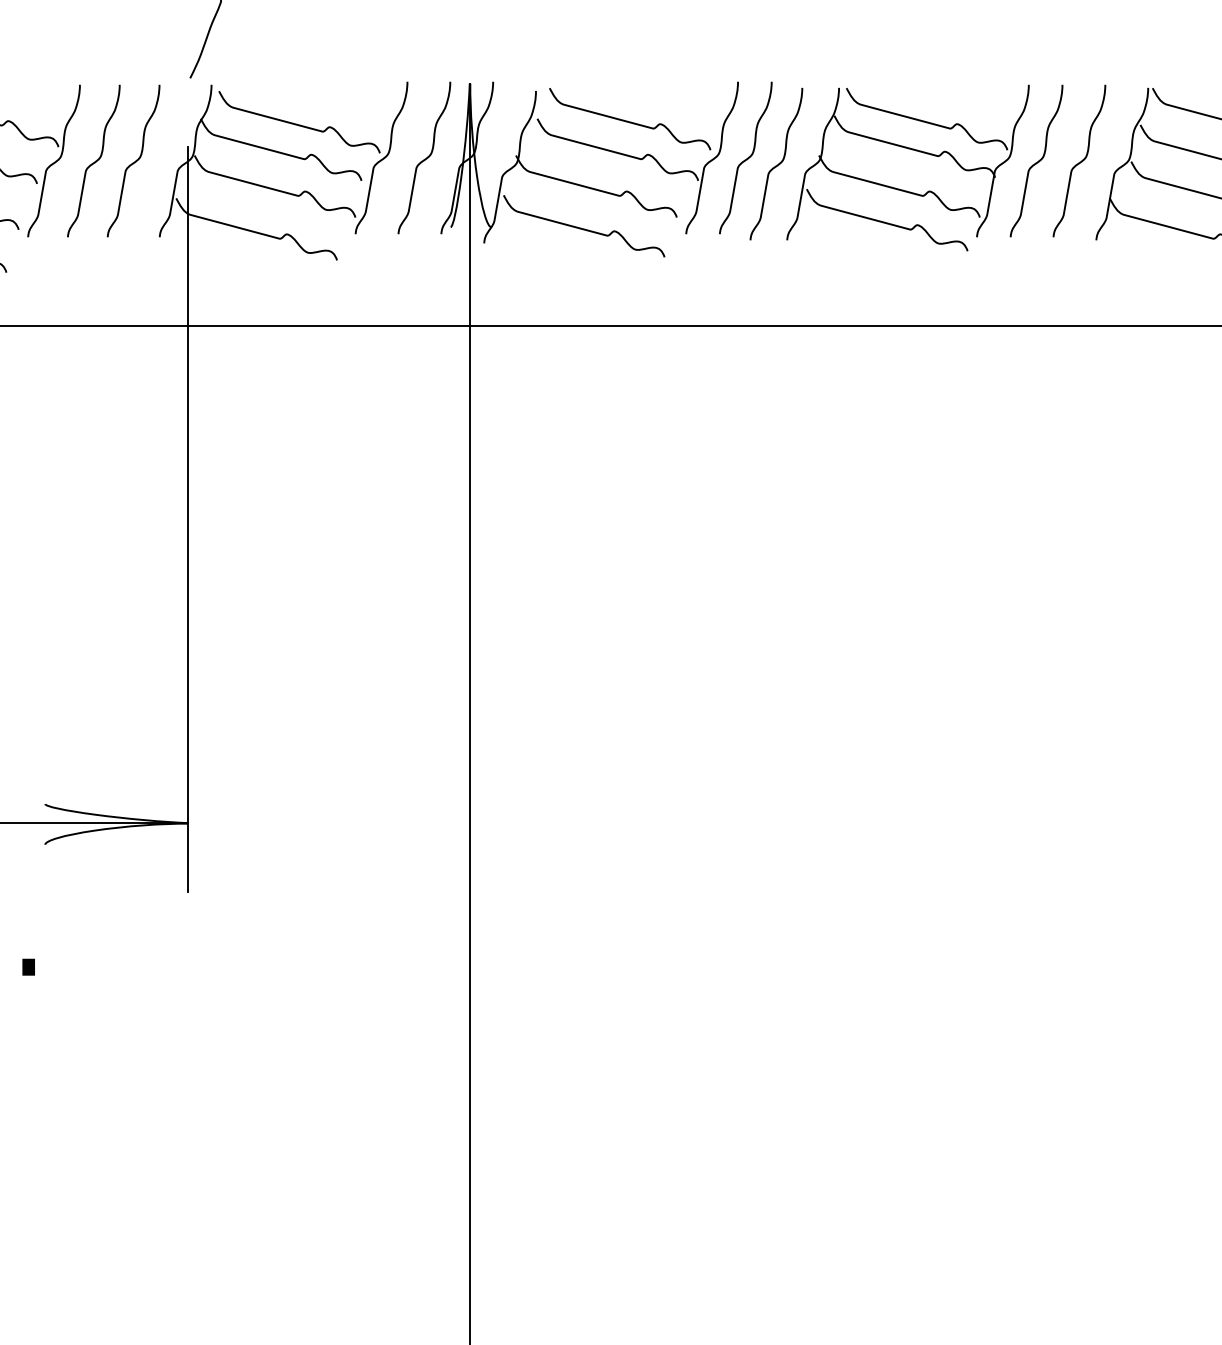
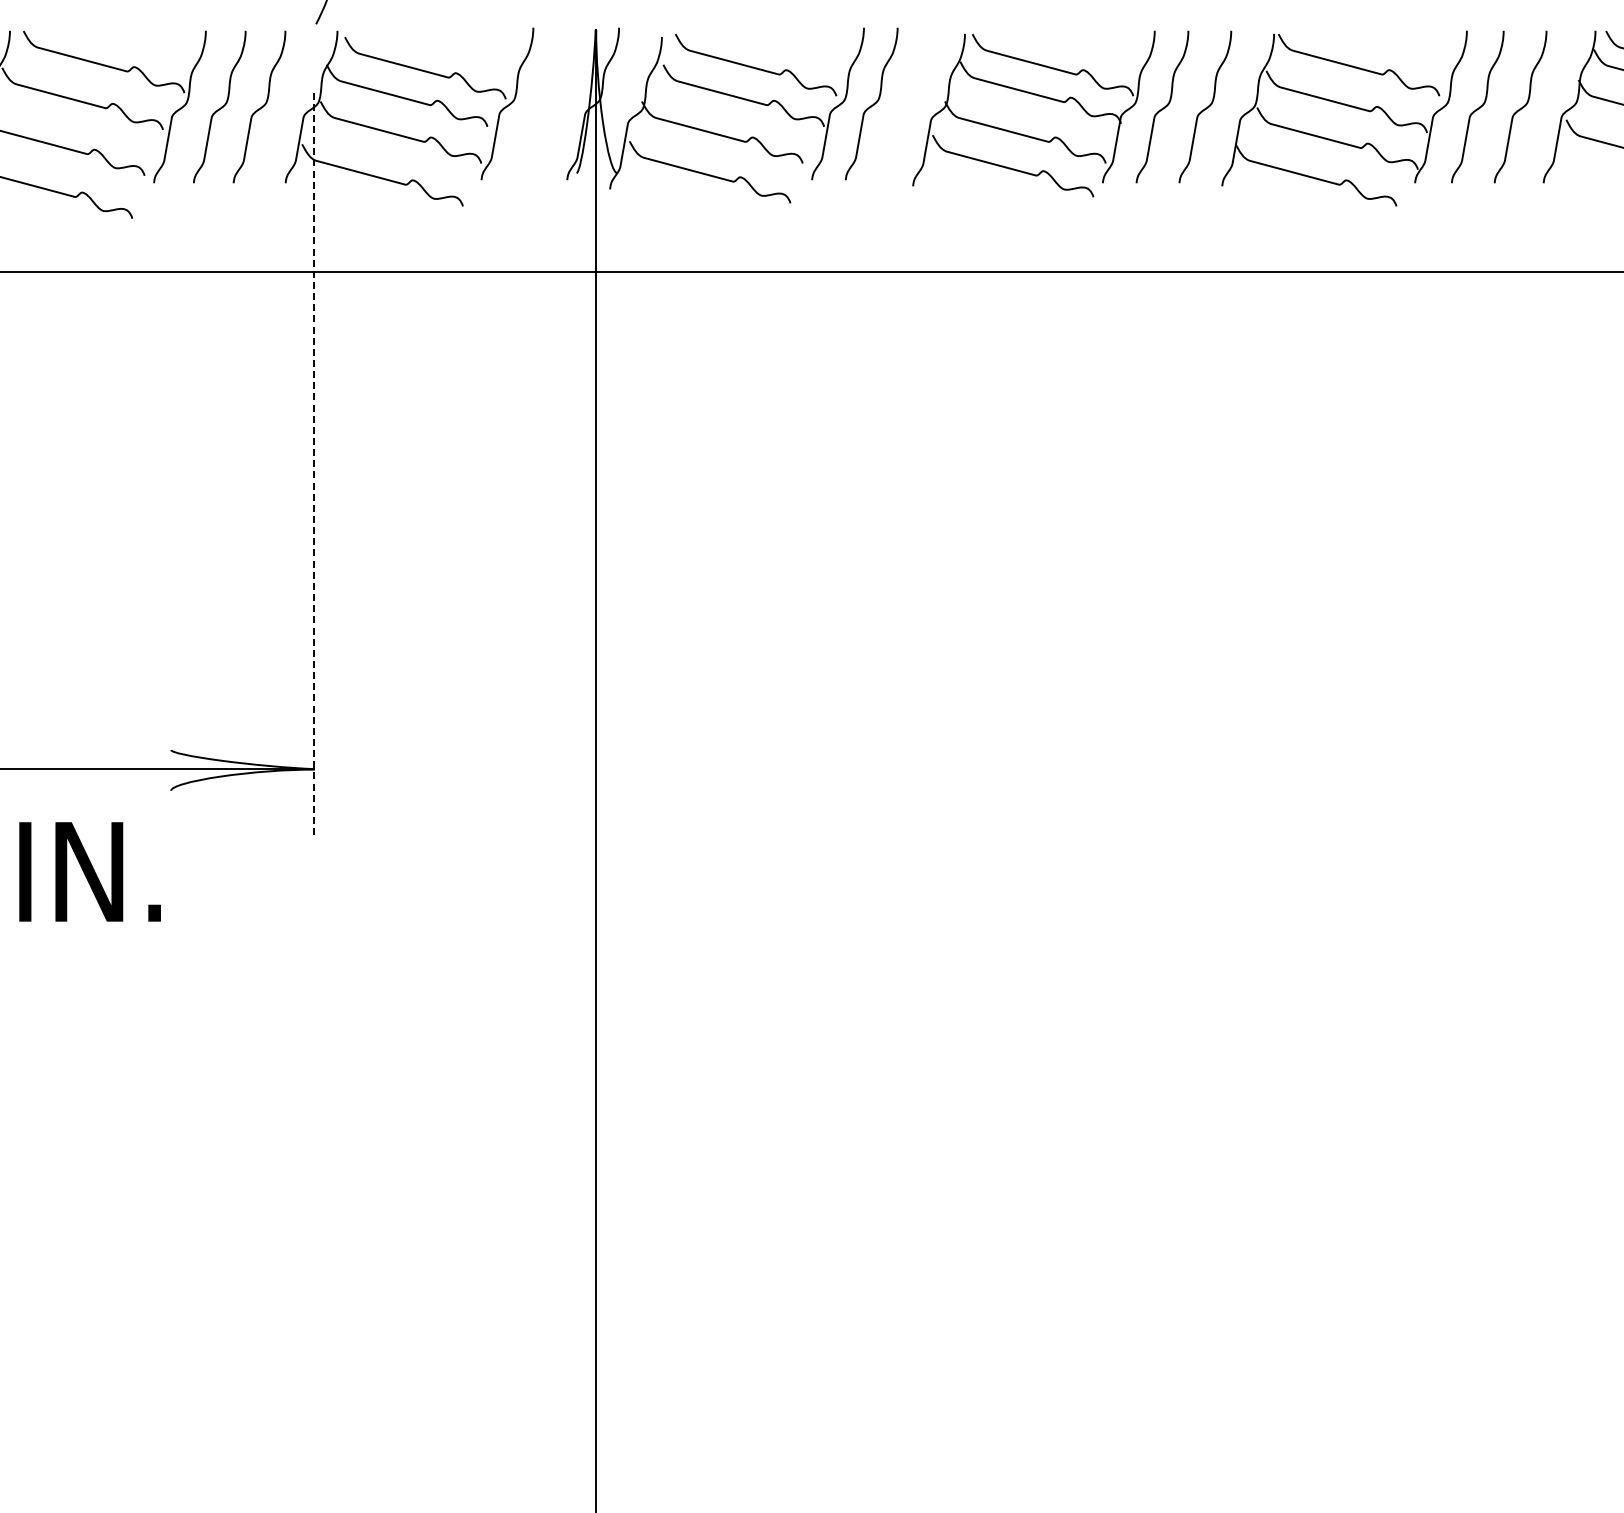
curve: (424, 158) -> (550, 104), removed
curve: (777, 164) -> (903, 110), removed
line: (188, 519) -> (314, 465), solid -> dashed

